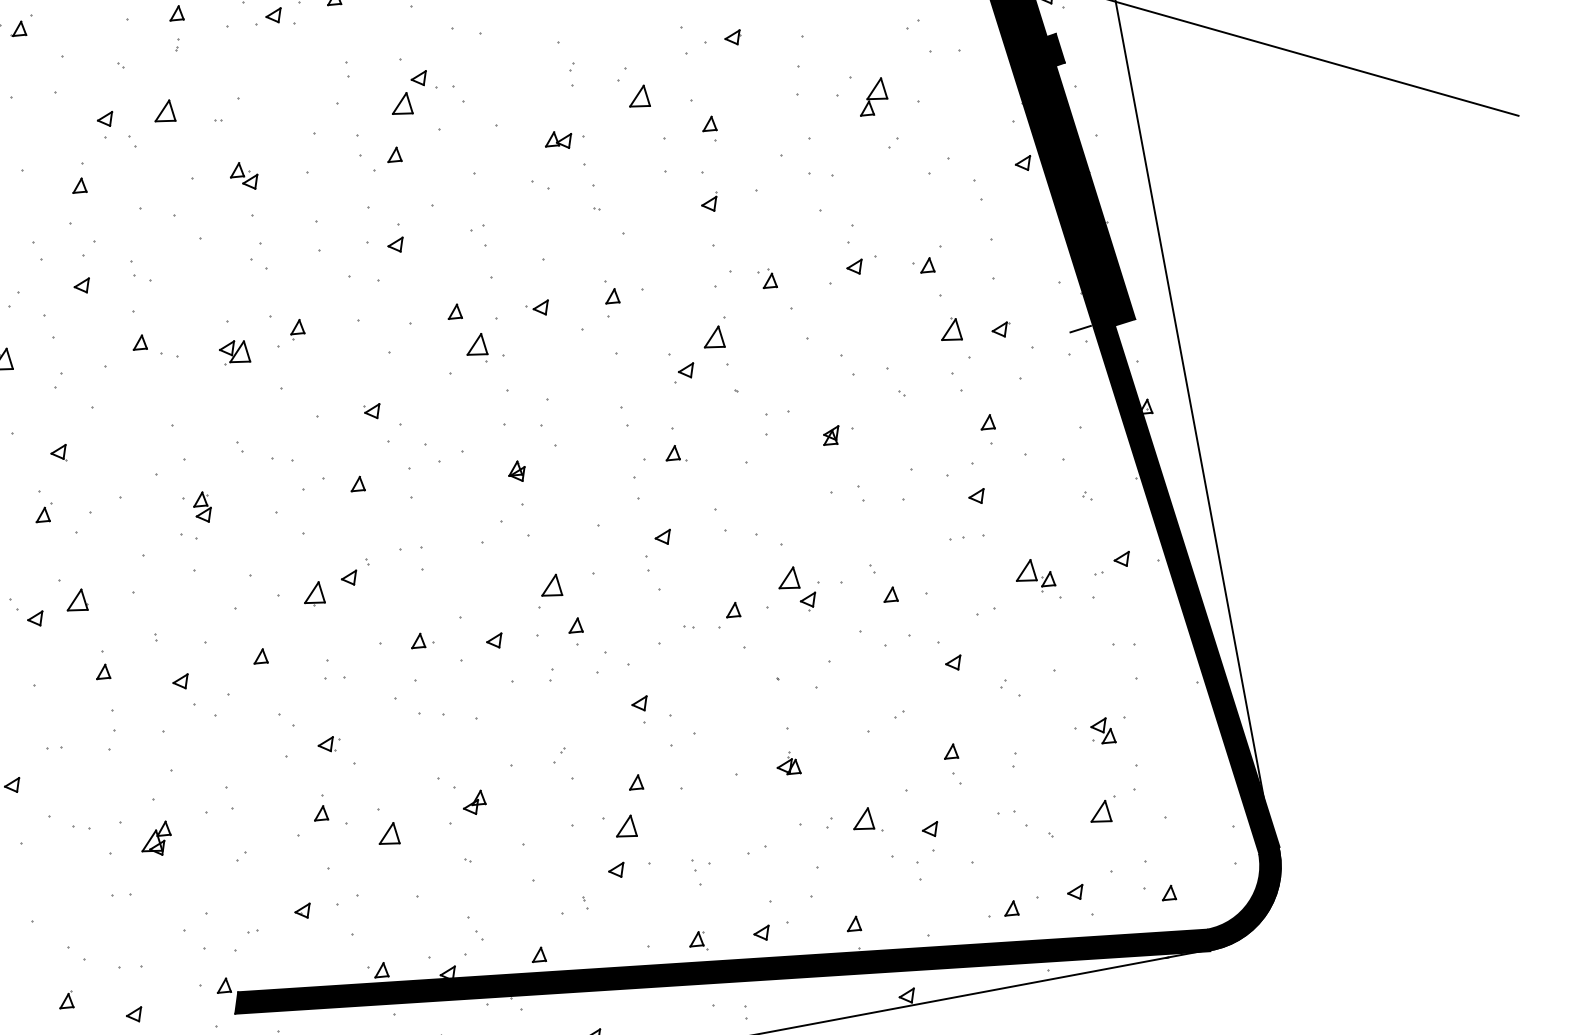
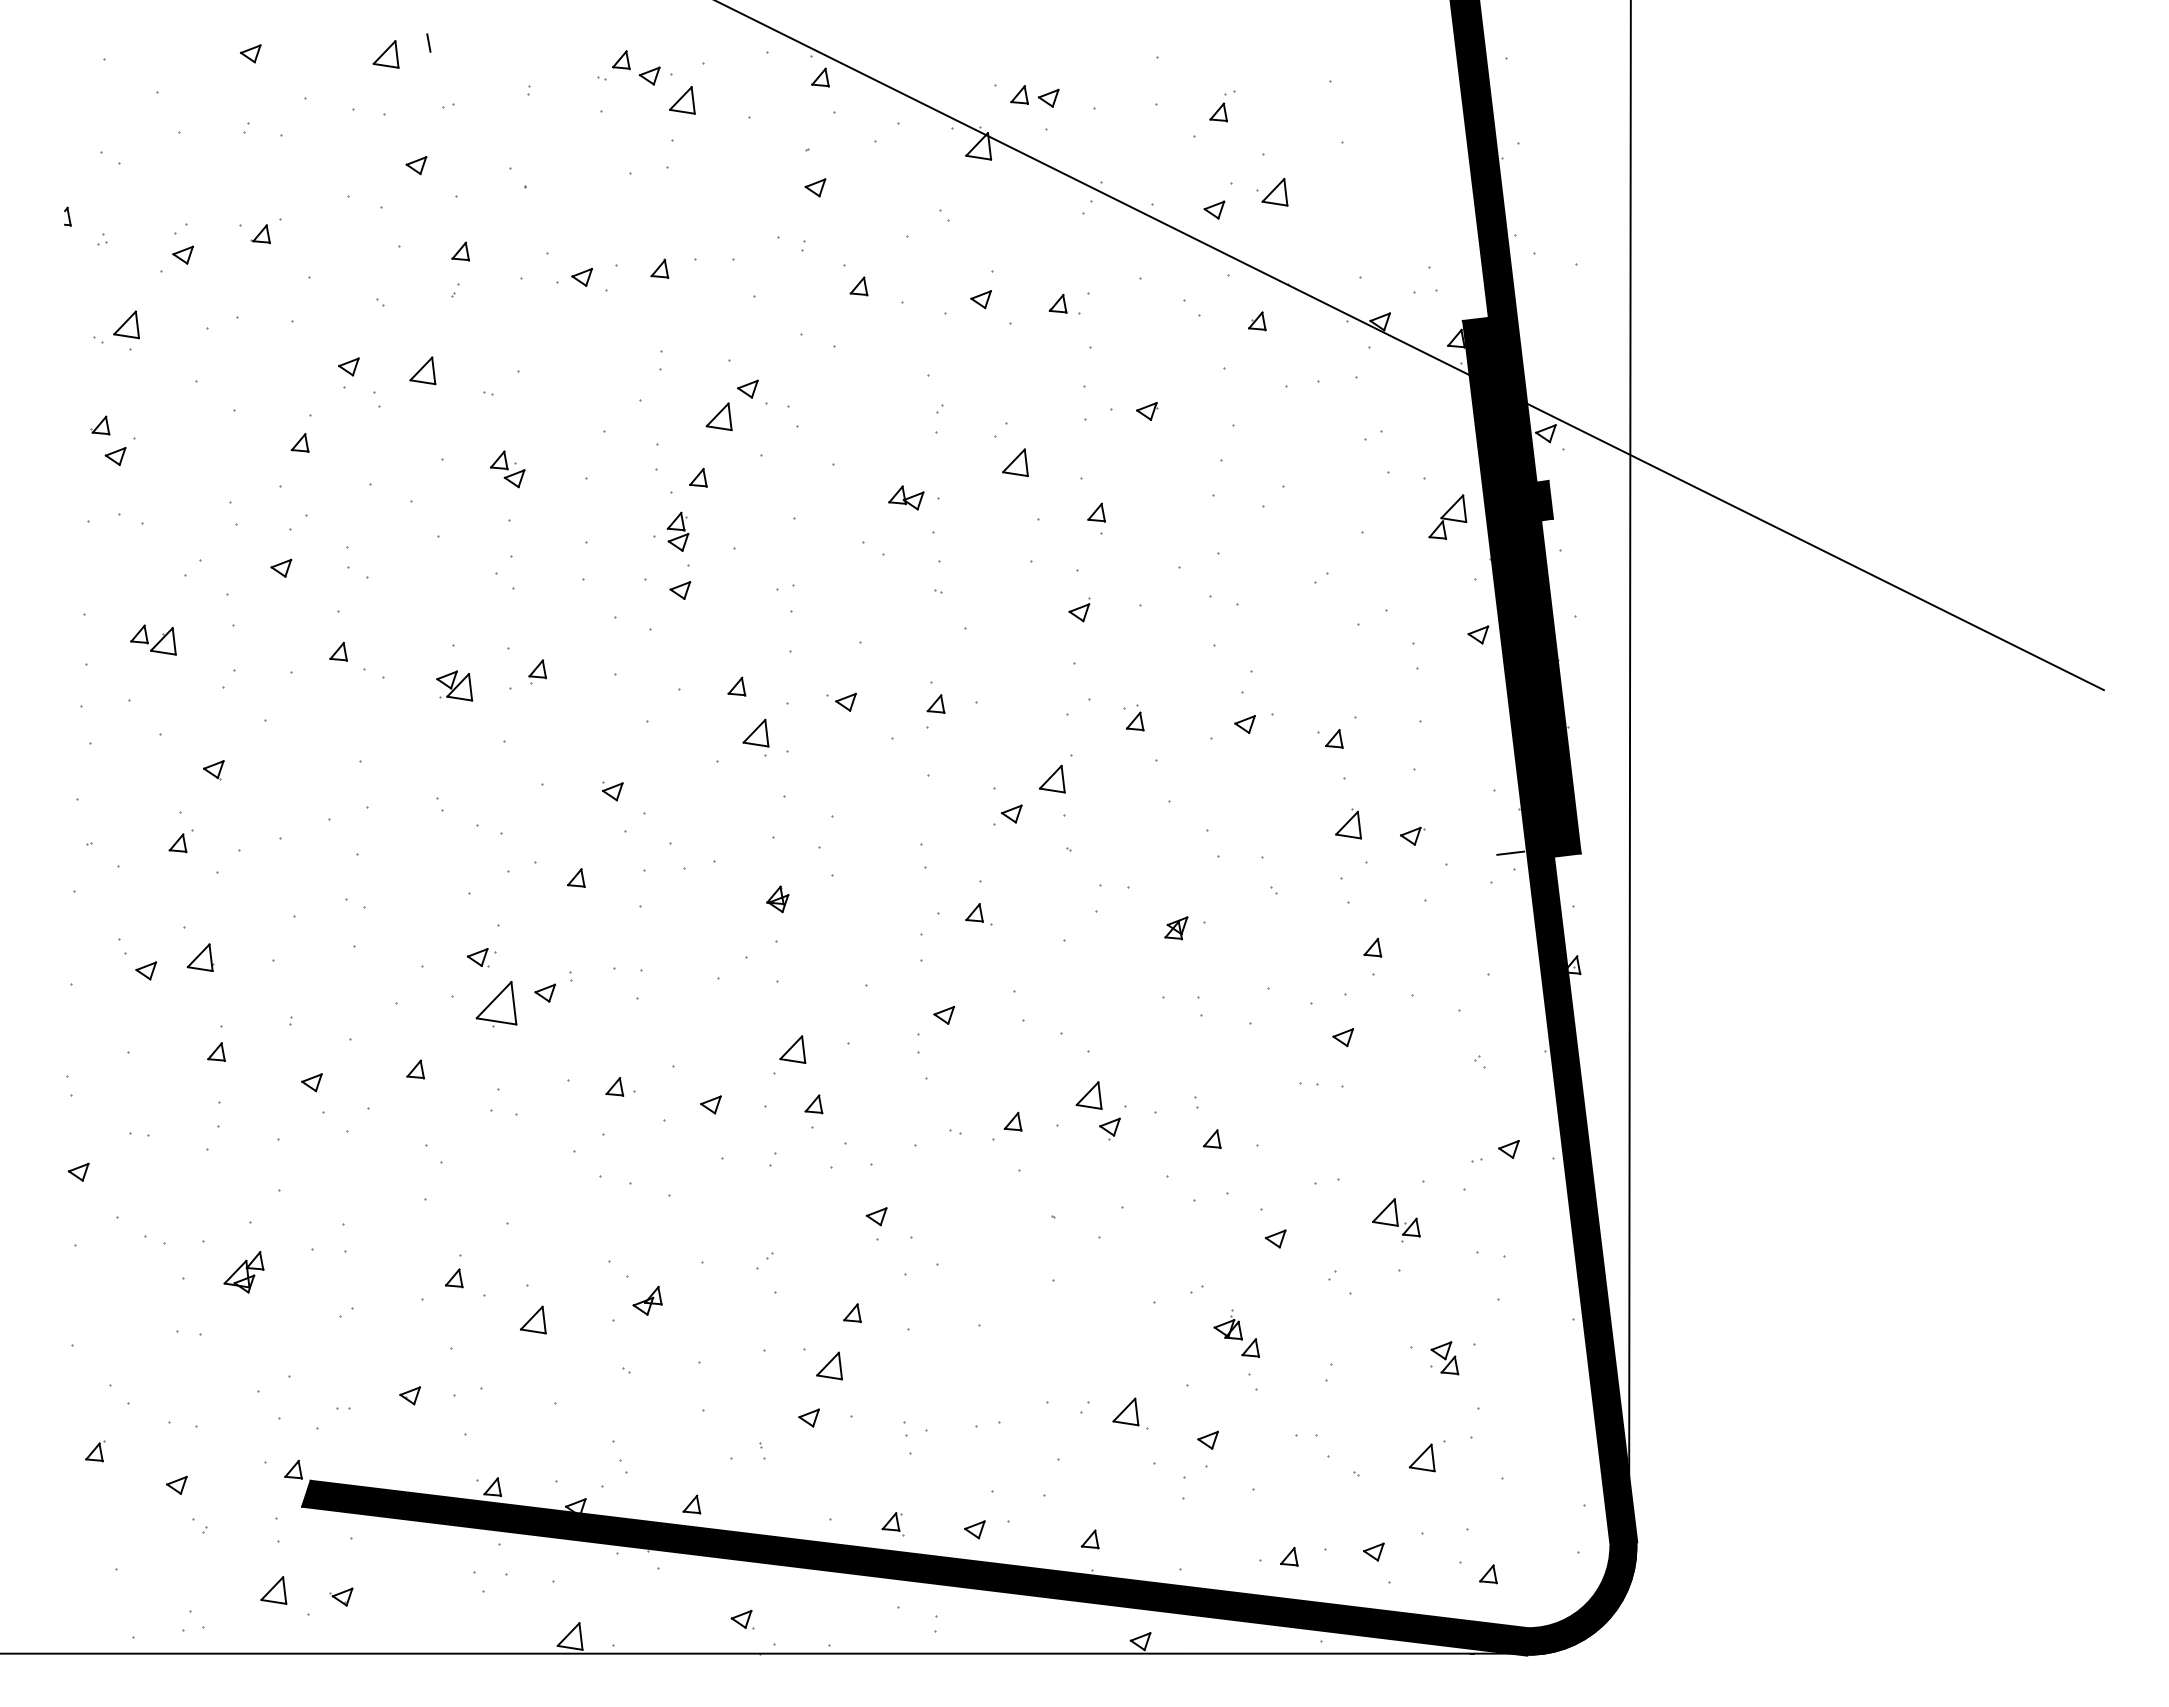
part: (871, 97) -> (1447, 516), moved
part: (202, 507) -> (677, 531), moved
part: (1034, 576) -> (1396, 1220), moved
part: (313, 594) -> (496, 1004), size x1.6
part: (329, 744) -> (481, 957), moved
part: (787, 763) -> (1227, 1324), moved

